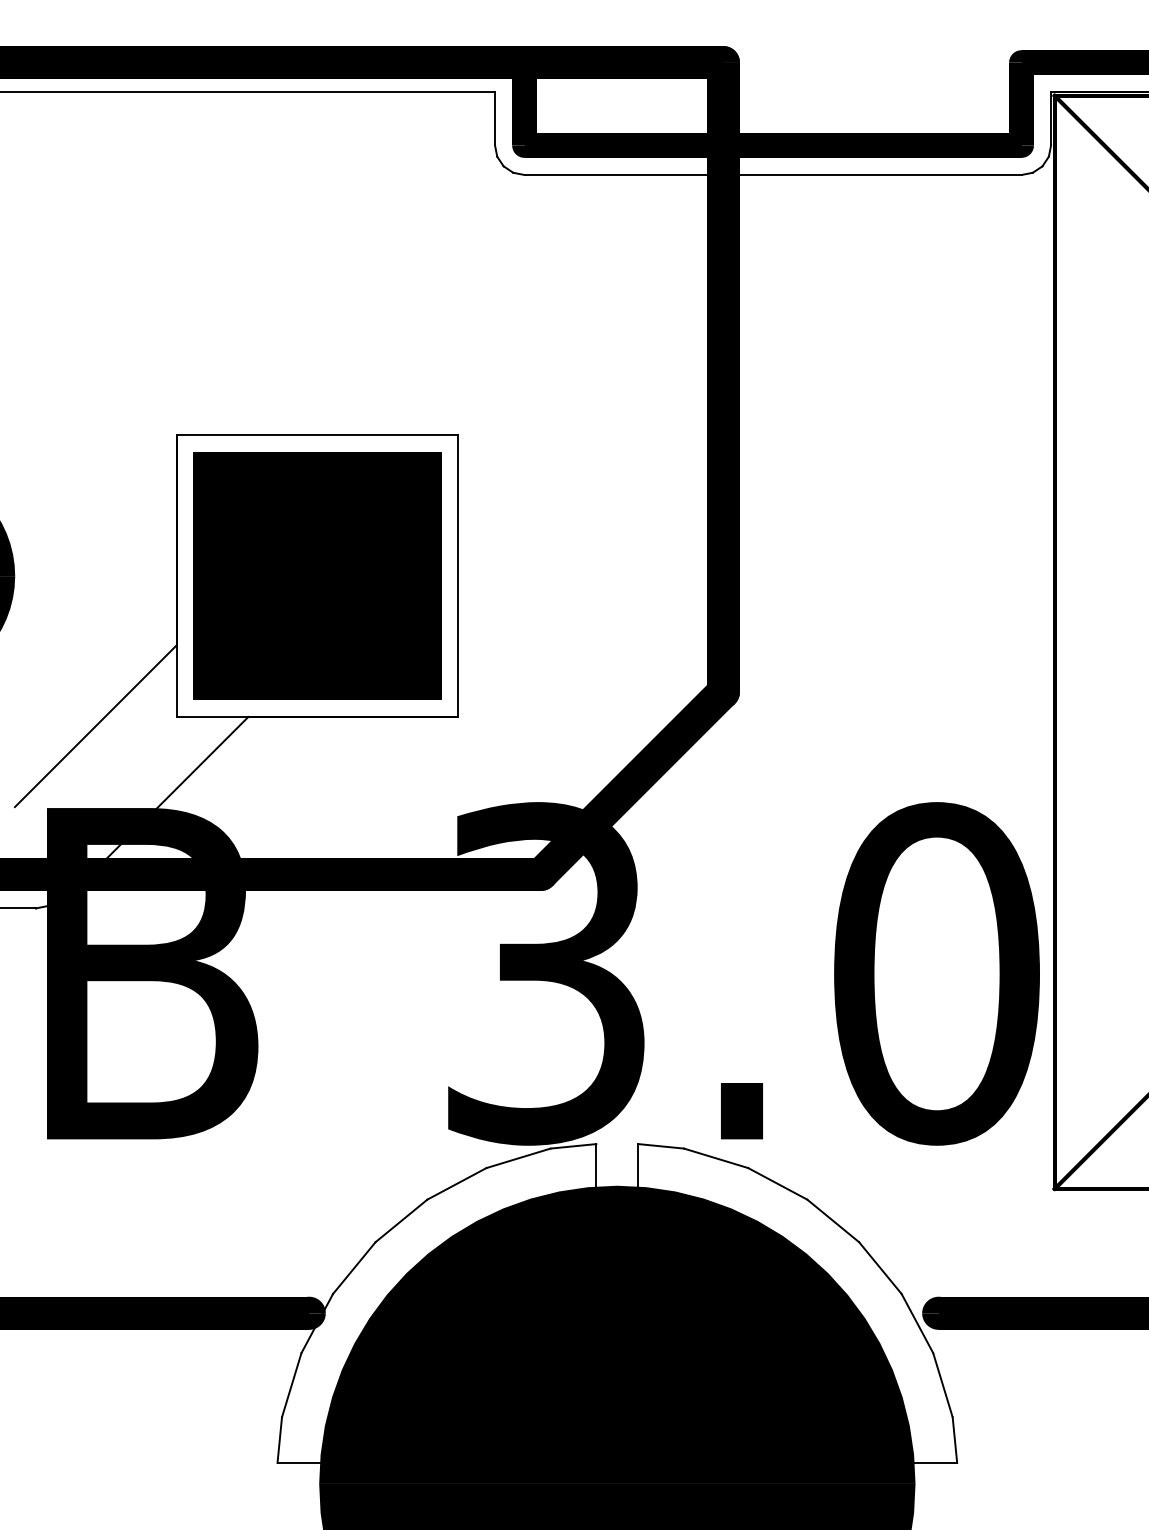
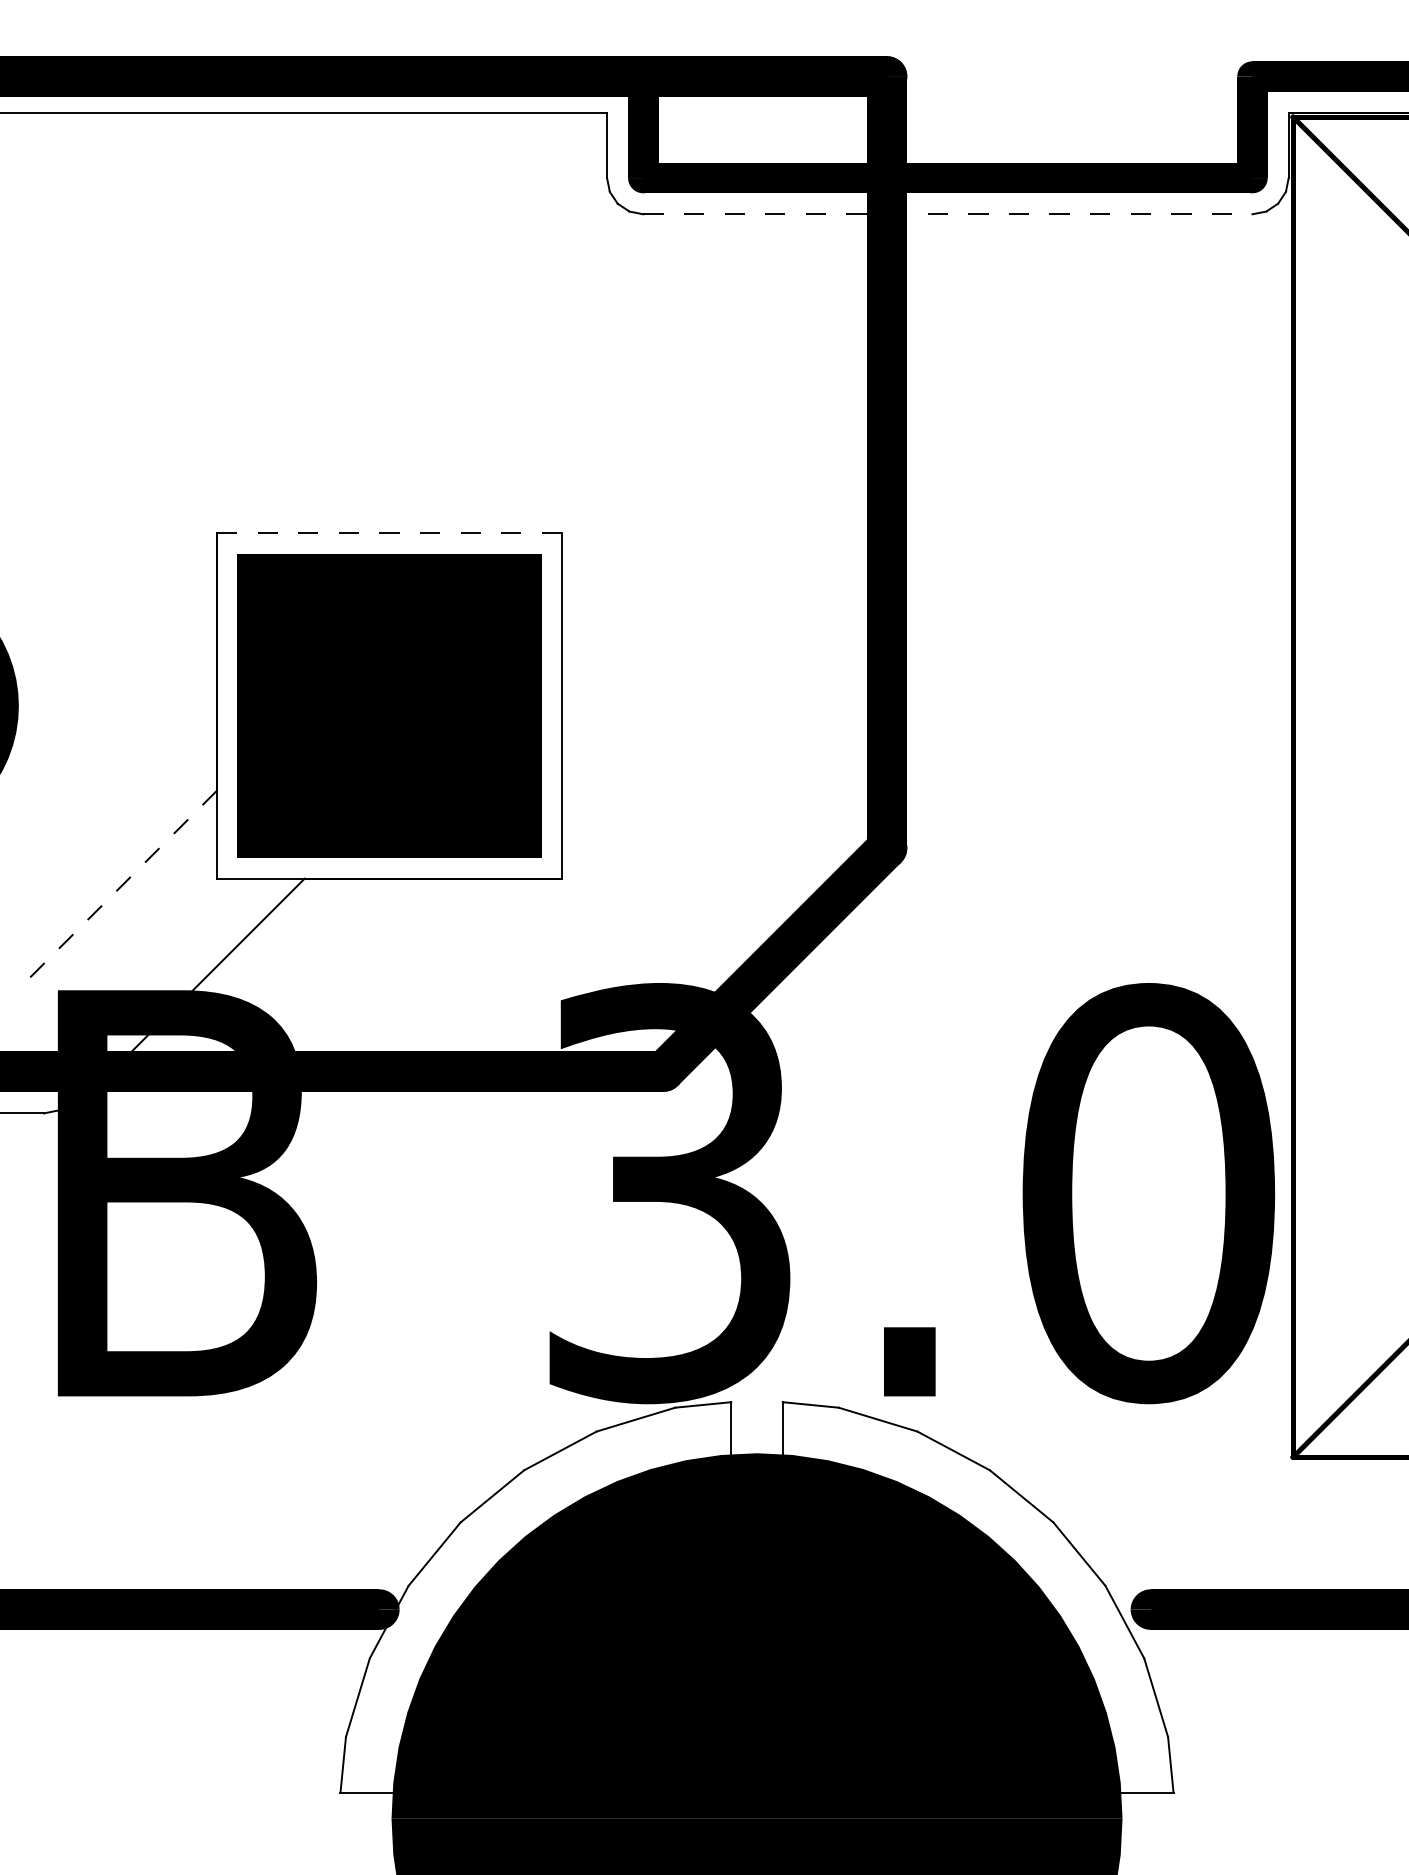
line: (772, 175) -> (947, 214), solid -> dashed
line: (317, 435) -> (389, 533), solid -> dashed
line: (95, 726) -> (117, 890), solid -> dashed

